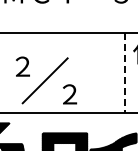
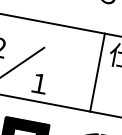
line: (124, 72) -> (97, 72), dashed -> solid
text: (69, 93) -> (39, 82), ２ -> １

